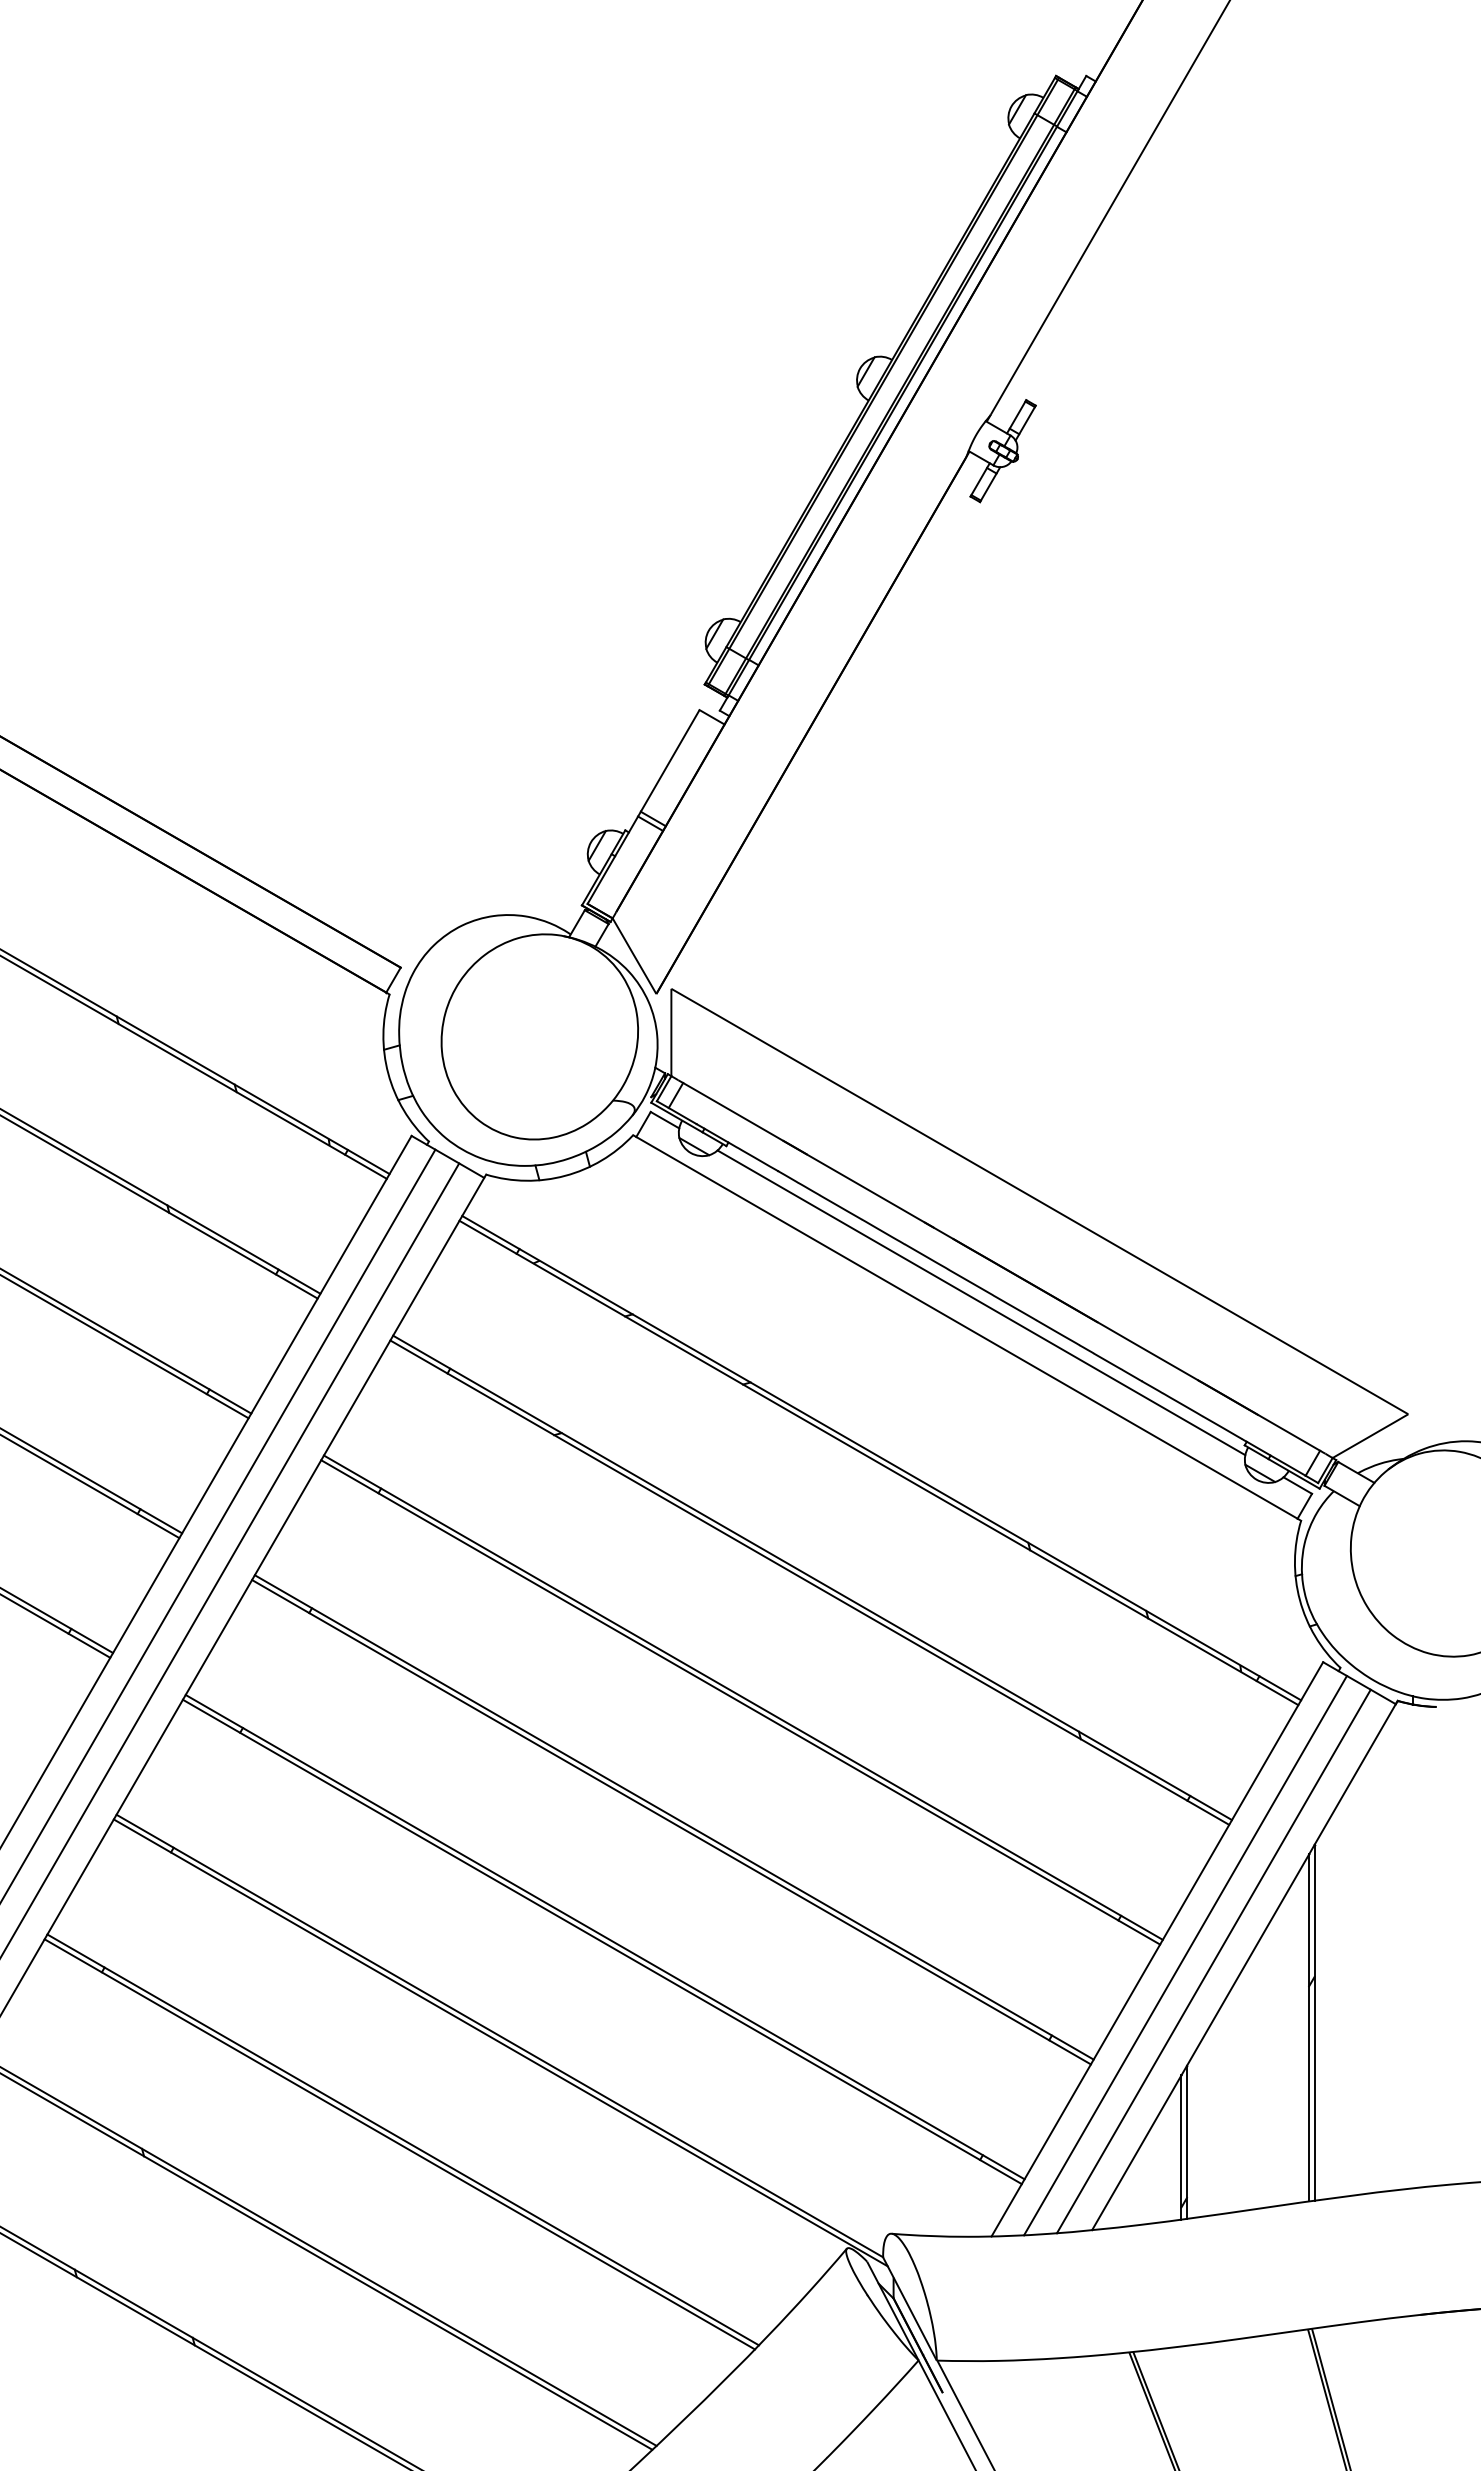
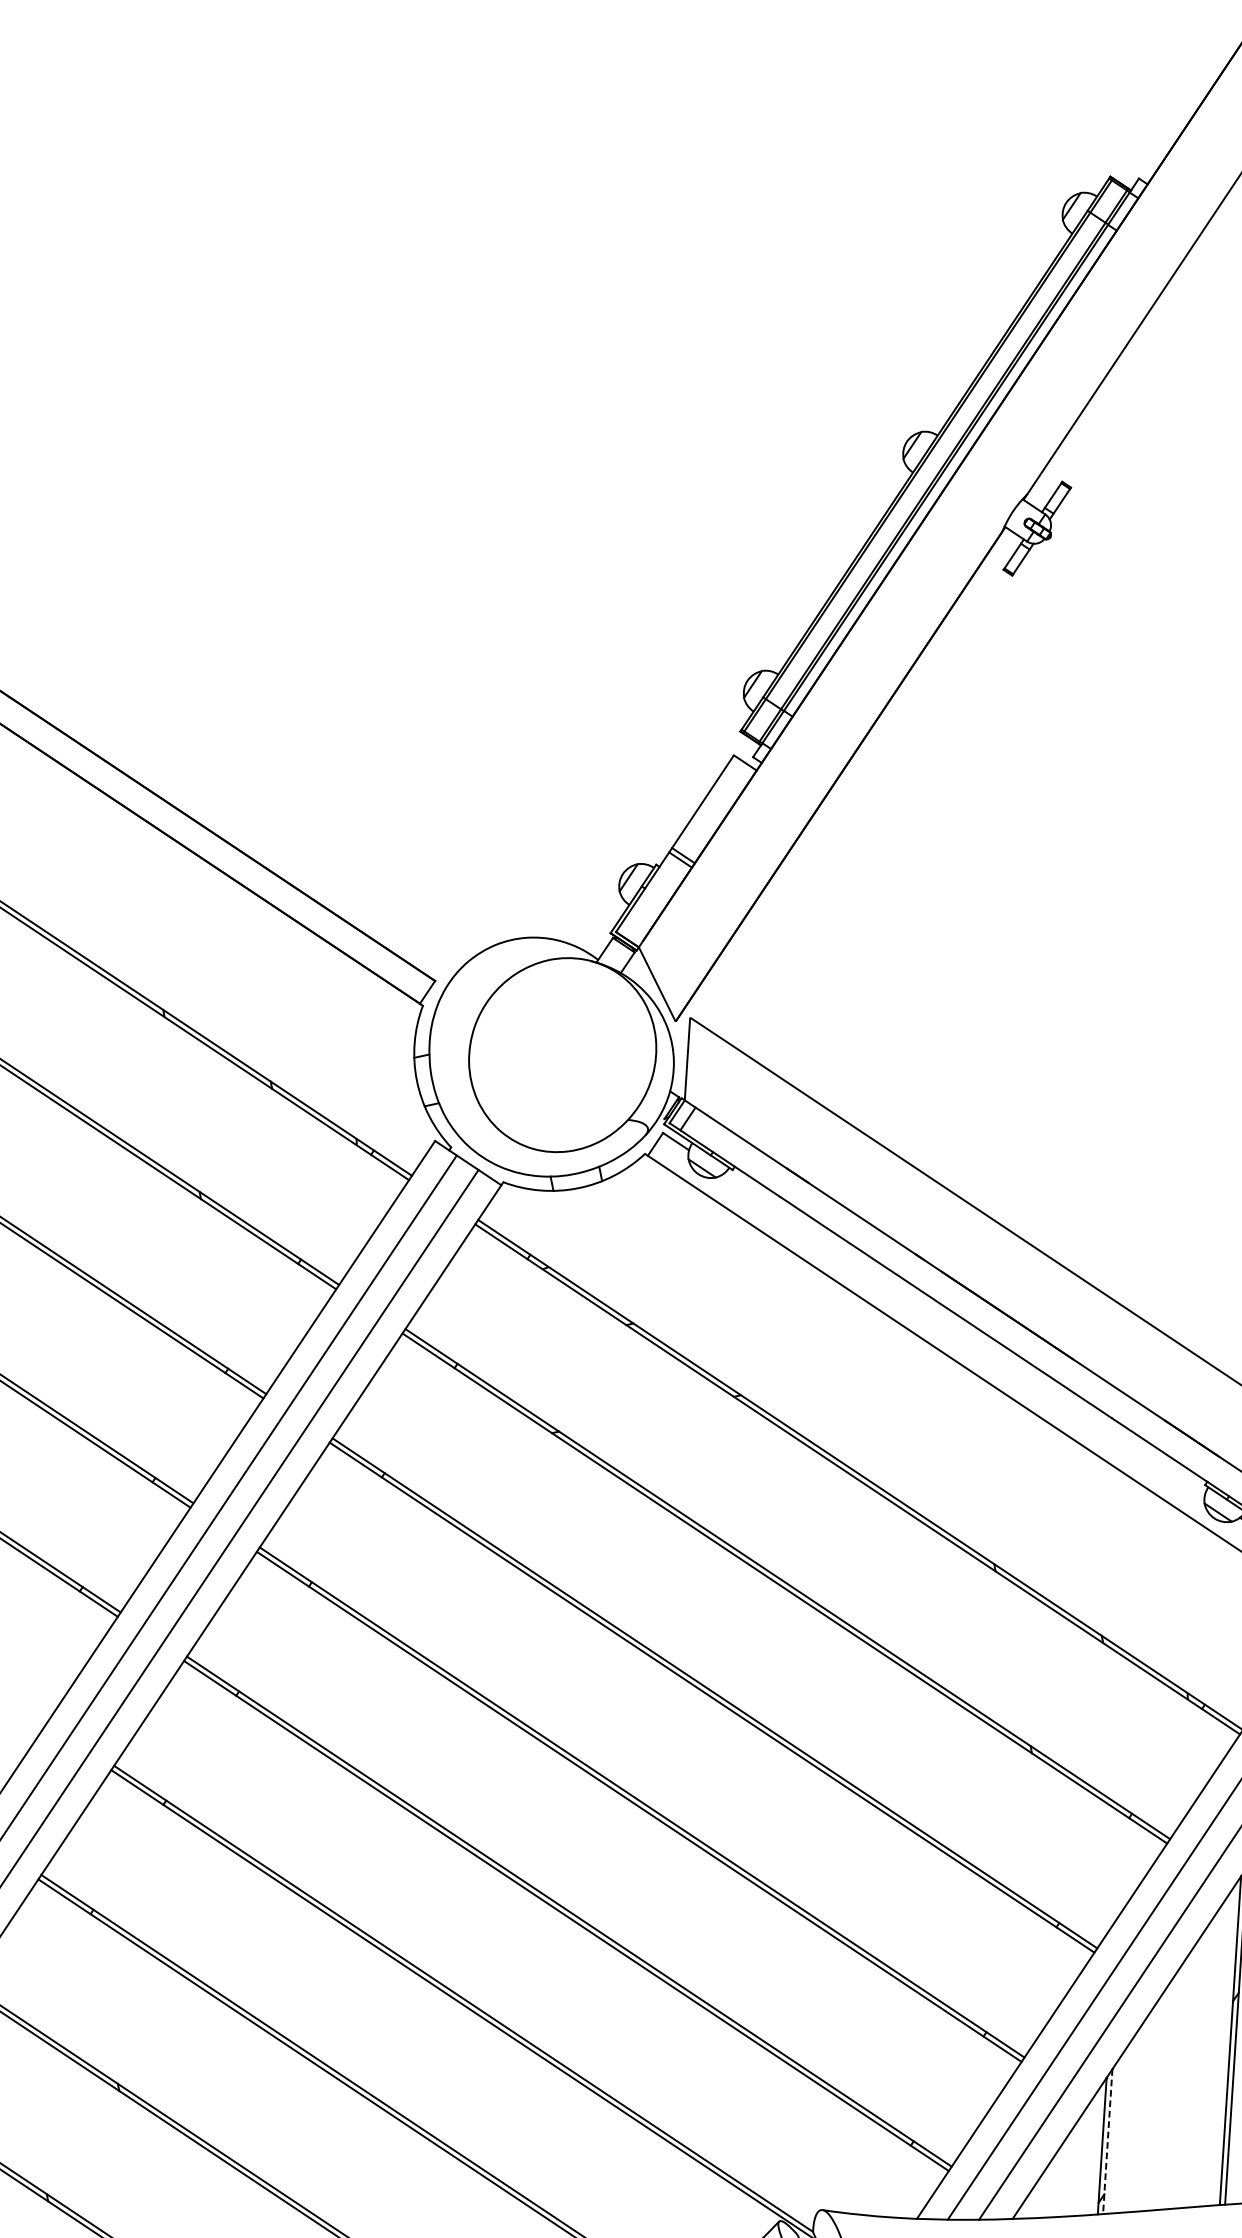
line: (981, 1302) -> (964, 1333), removed
line: (1186, 2142) -> (1107, 2141), solid -> dashed

